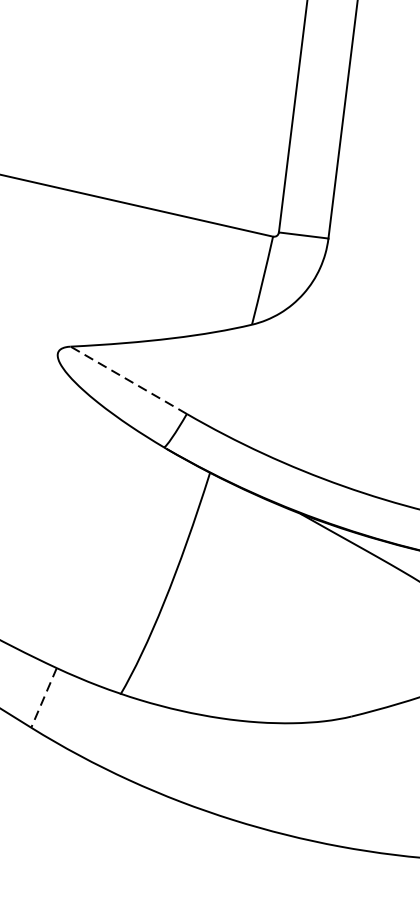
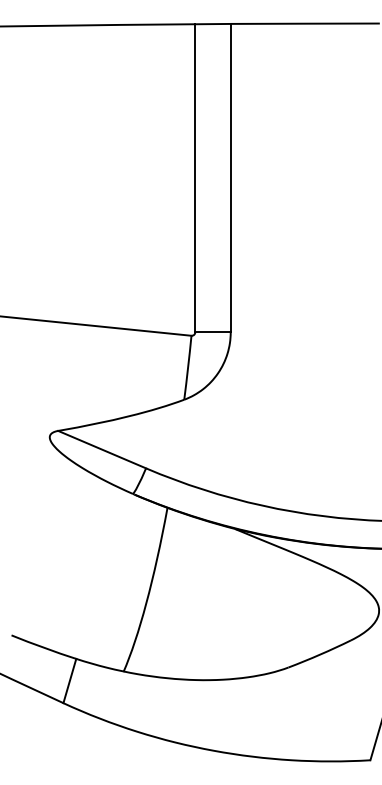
line: (129, 380) -> (102, 449), dashed -> solid
line: (43, 698) -> (69, 681), dashed -> solid

